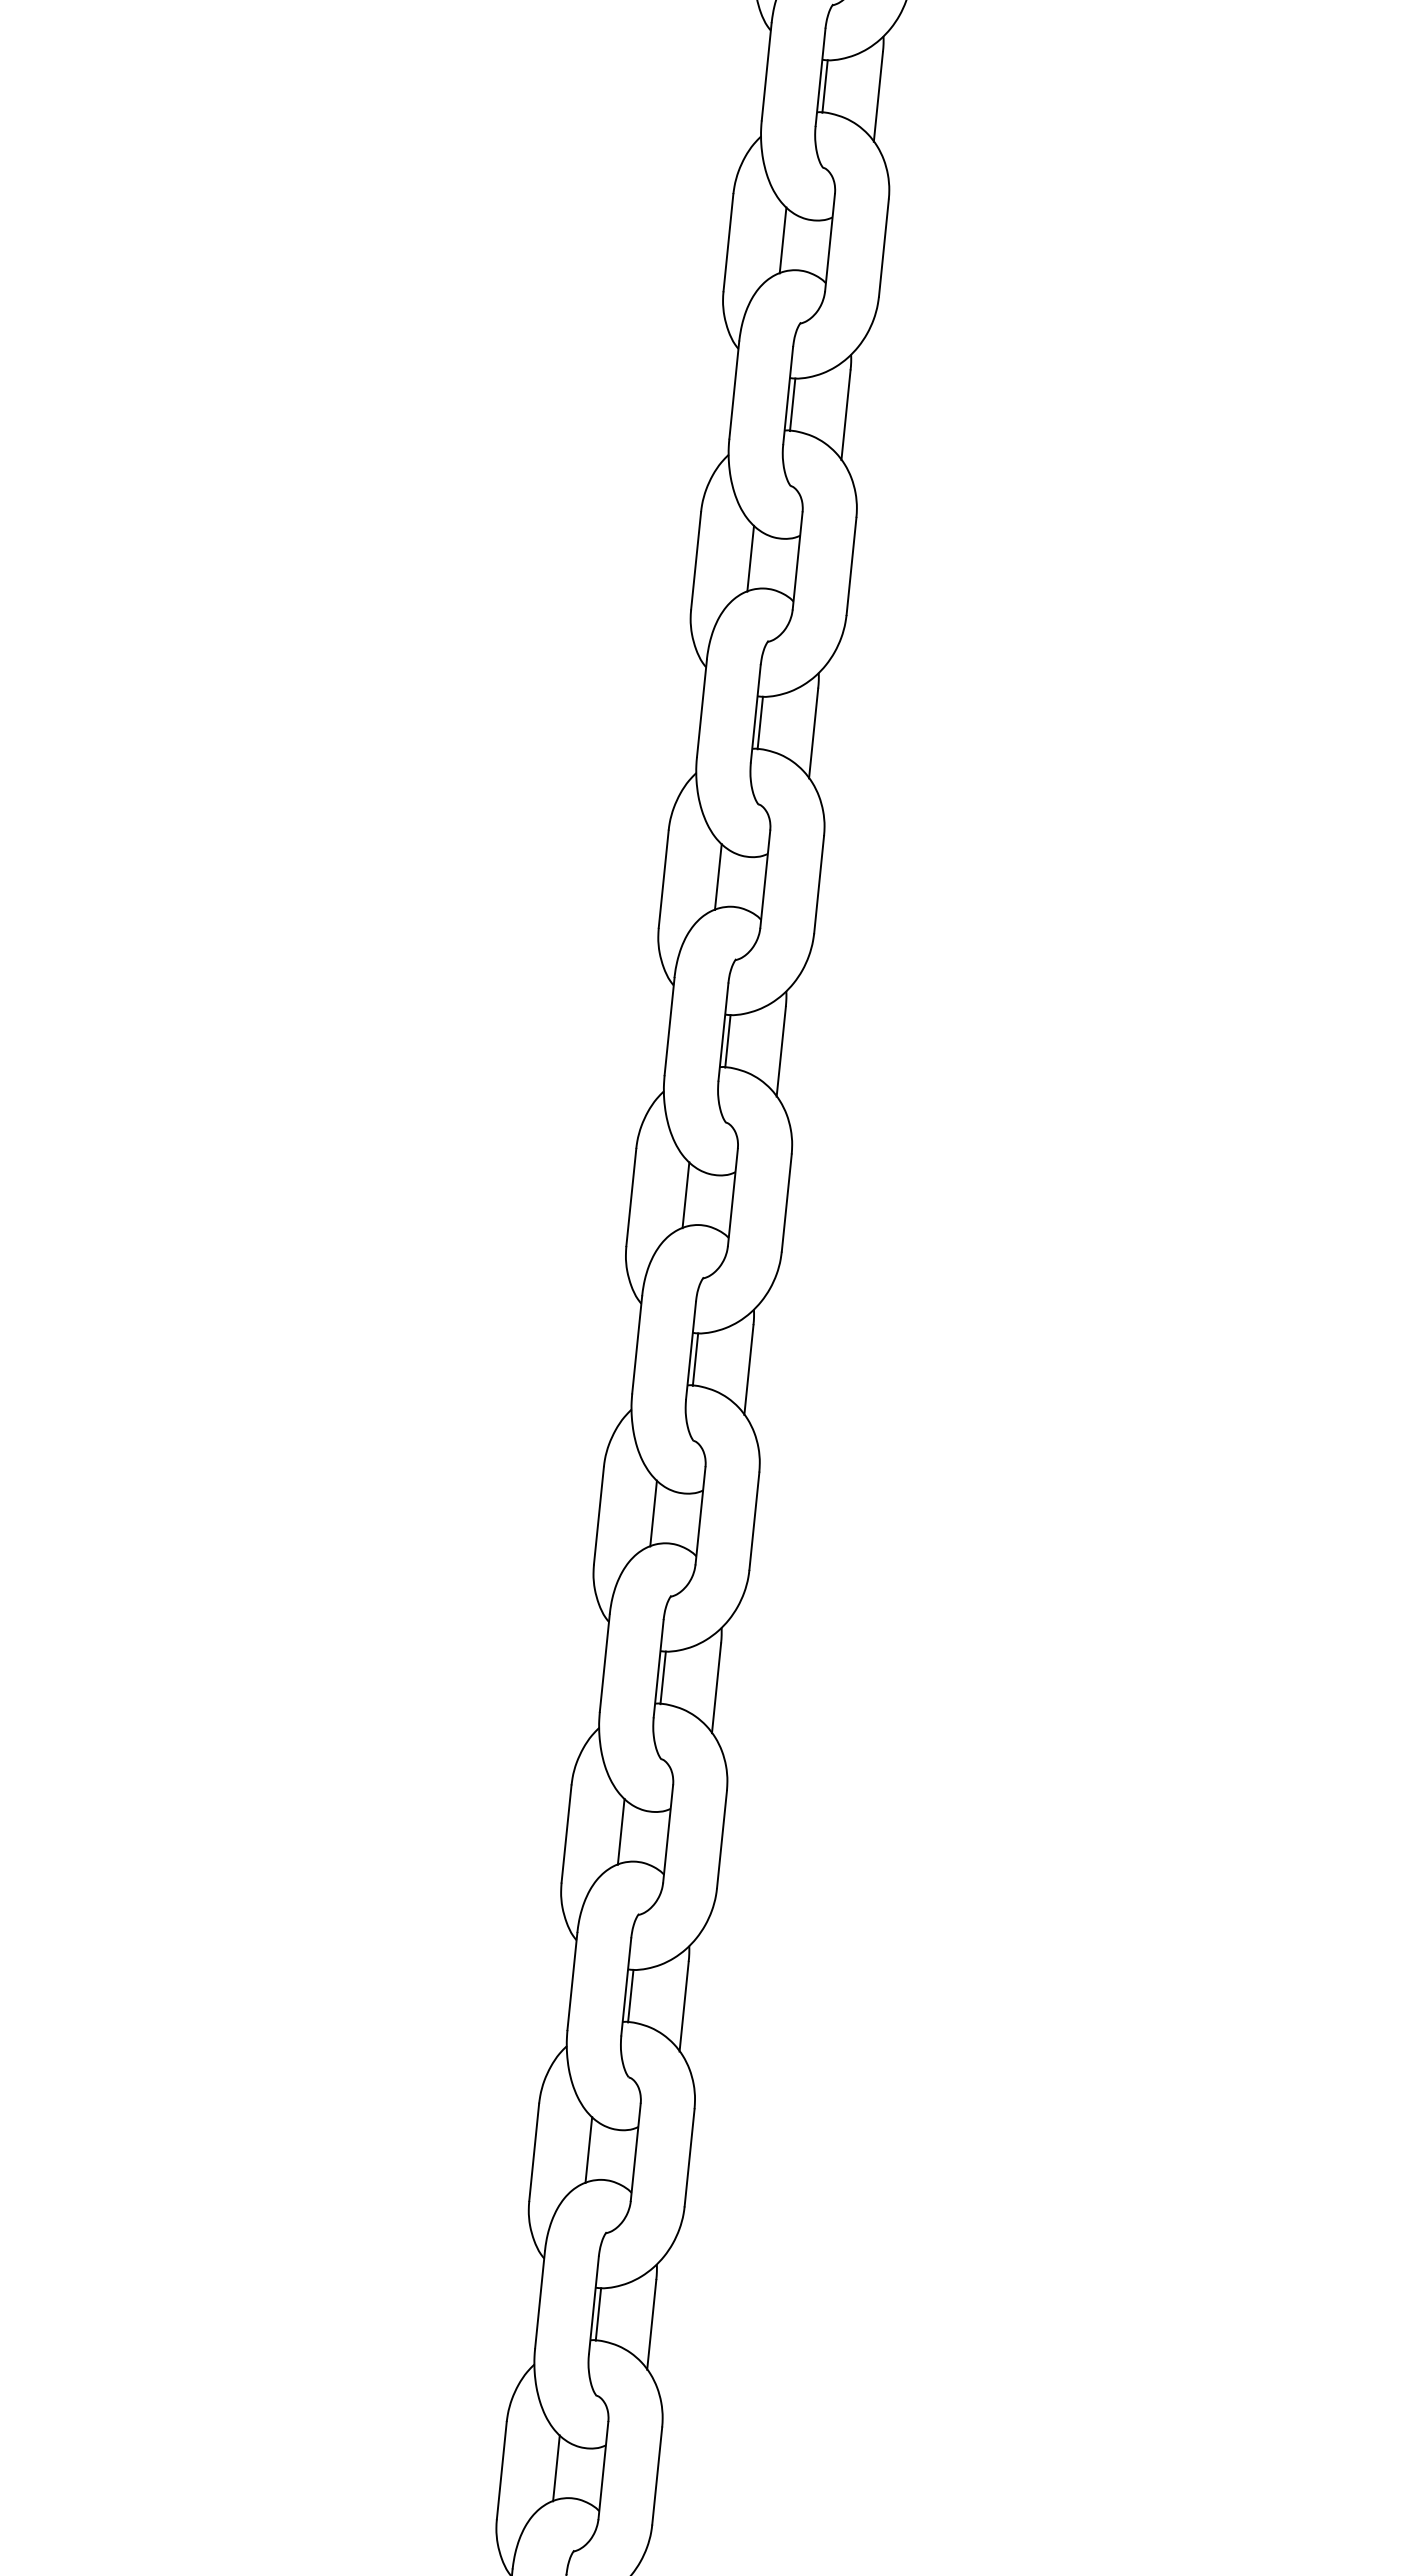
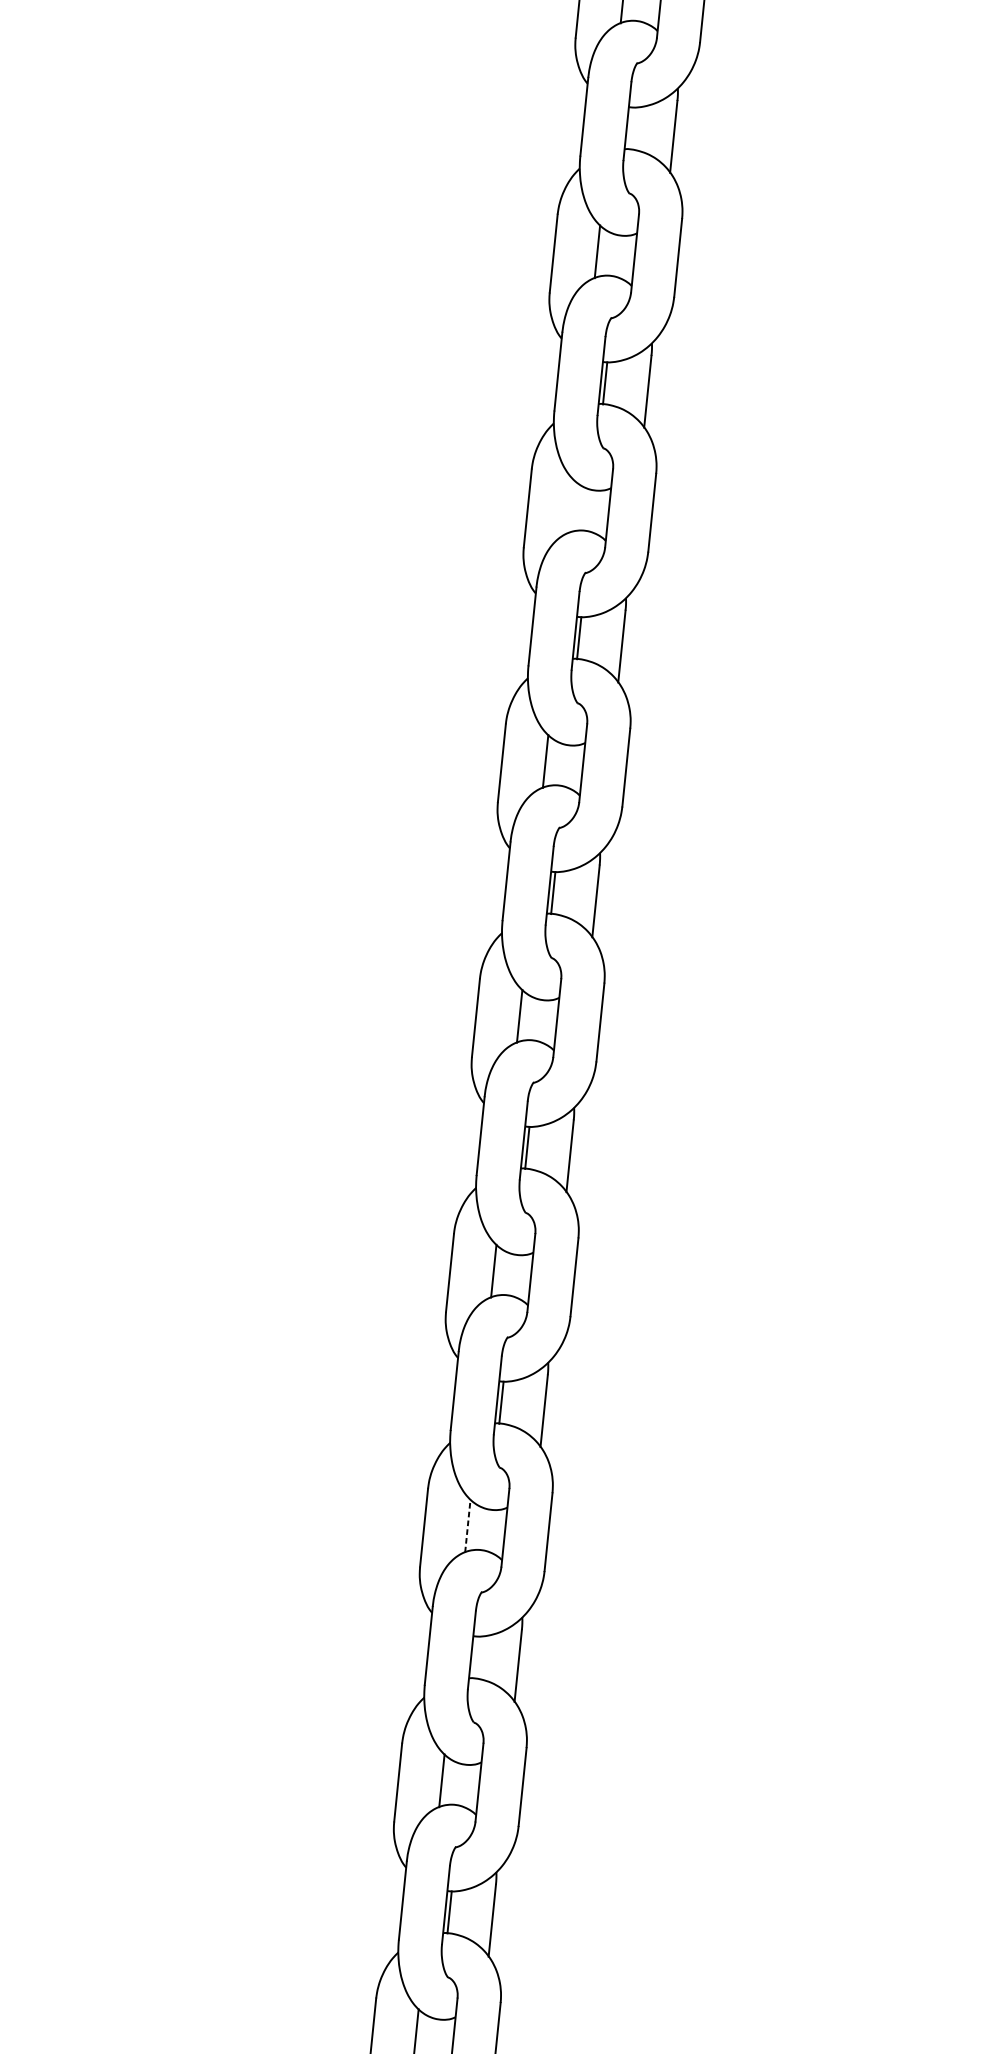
line: (824, 86) -> (630, 128), removed
line: (750, 558) -> (571, 506), removed
line: (621, 1831) -> (468, 1525), solid -> dashed
line: (630, 1995) -> (475, 1657), removed

